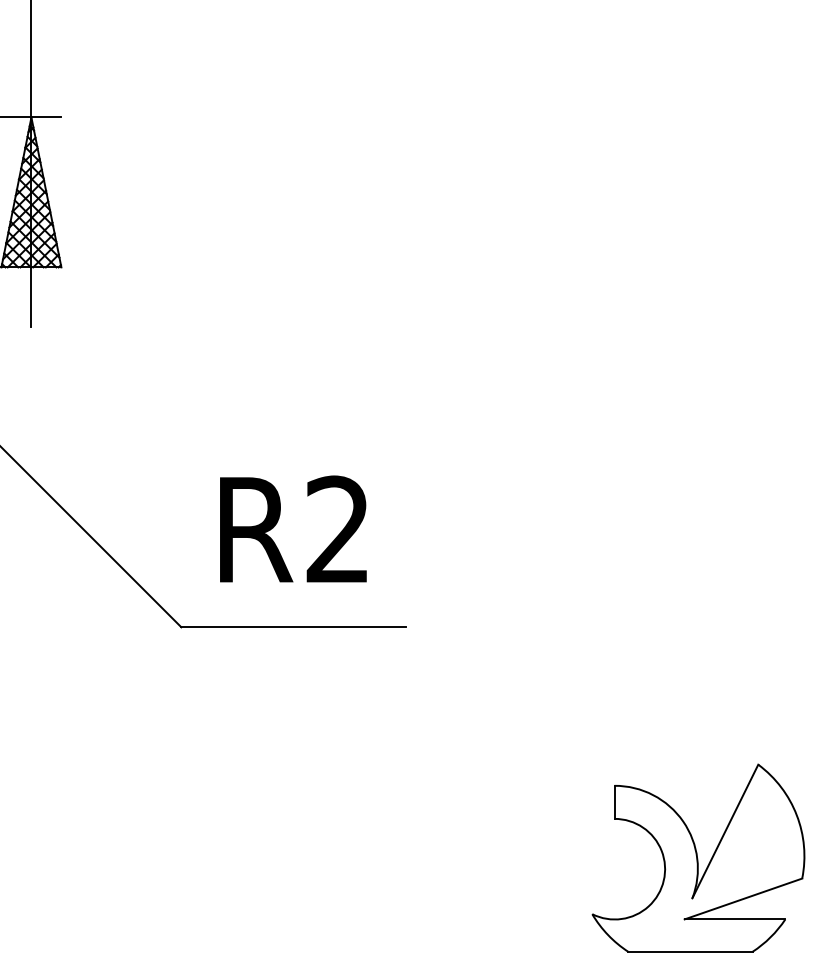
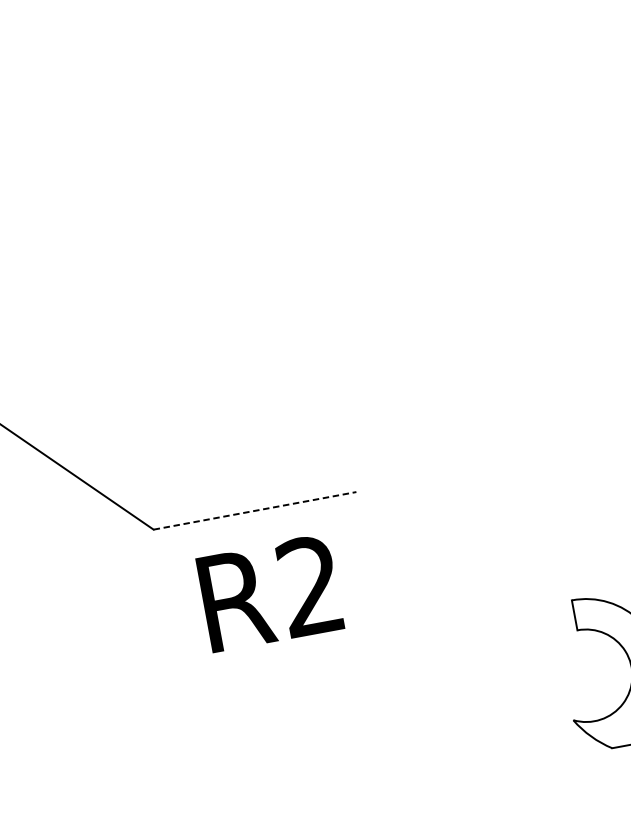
text: (293, 528) -> (270, 592), moved
line: (293, 627) -> (255, 511), solid -> dashed

